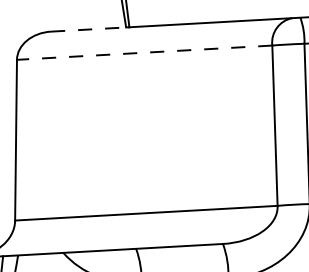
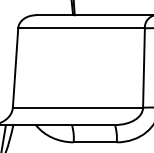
line: (88, 29) -> (54, 15), dashed -> solid
line: (144, 53) -> (81, 28), dashed -> solid

